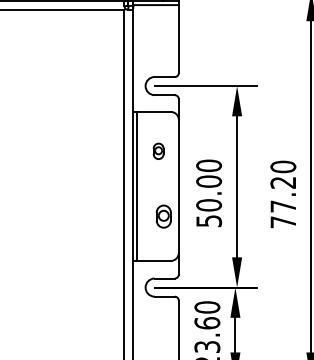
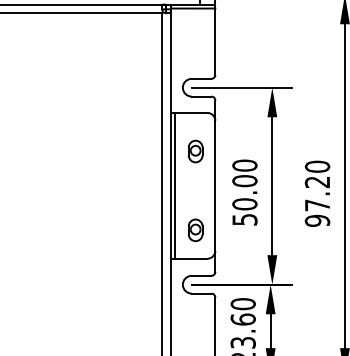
part: (158, 151) -> (195, 151), size x1.43
part: (163, 216) -> (195, 230), moved
text: (283, 221) -> (317, 220), 77.20 -> 97.20

